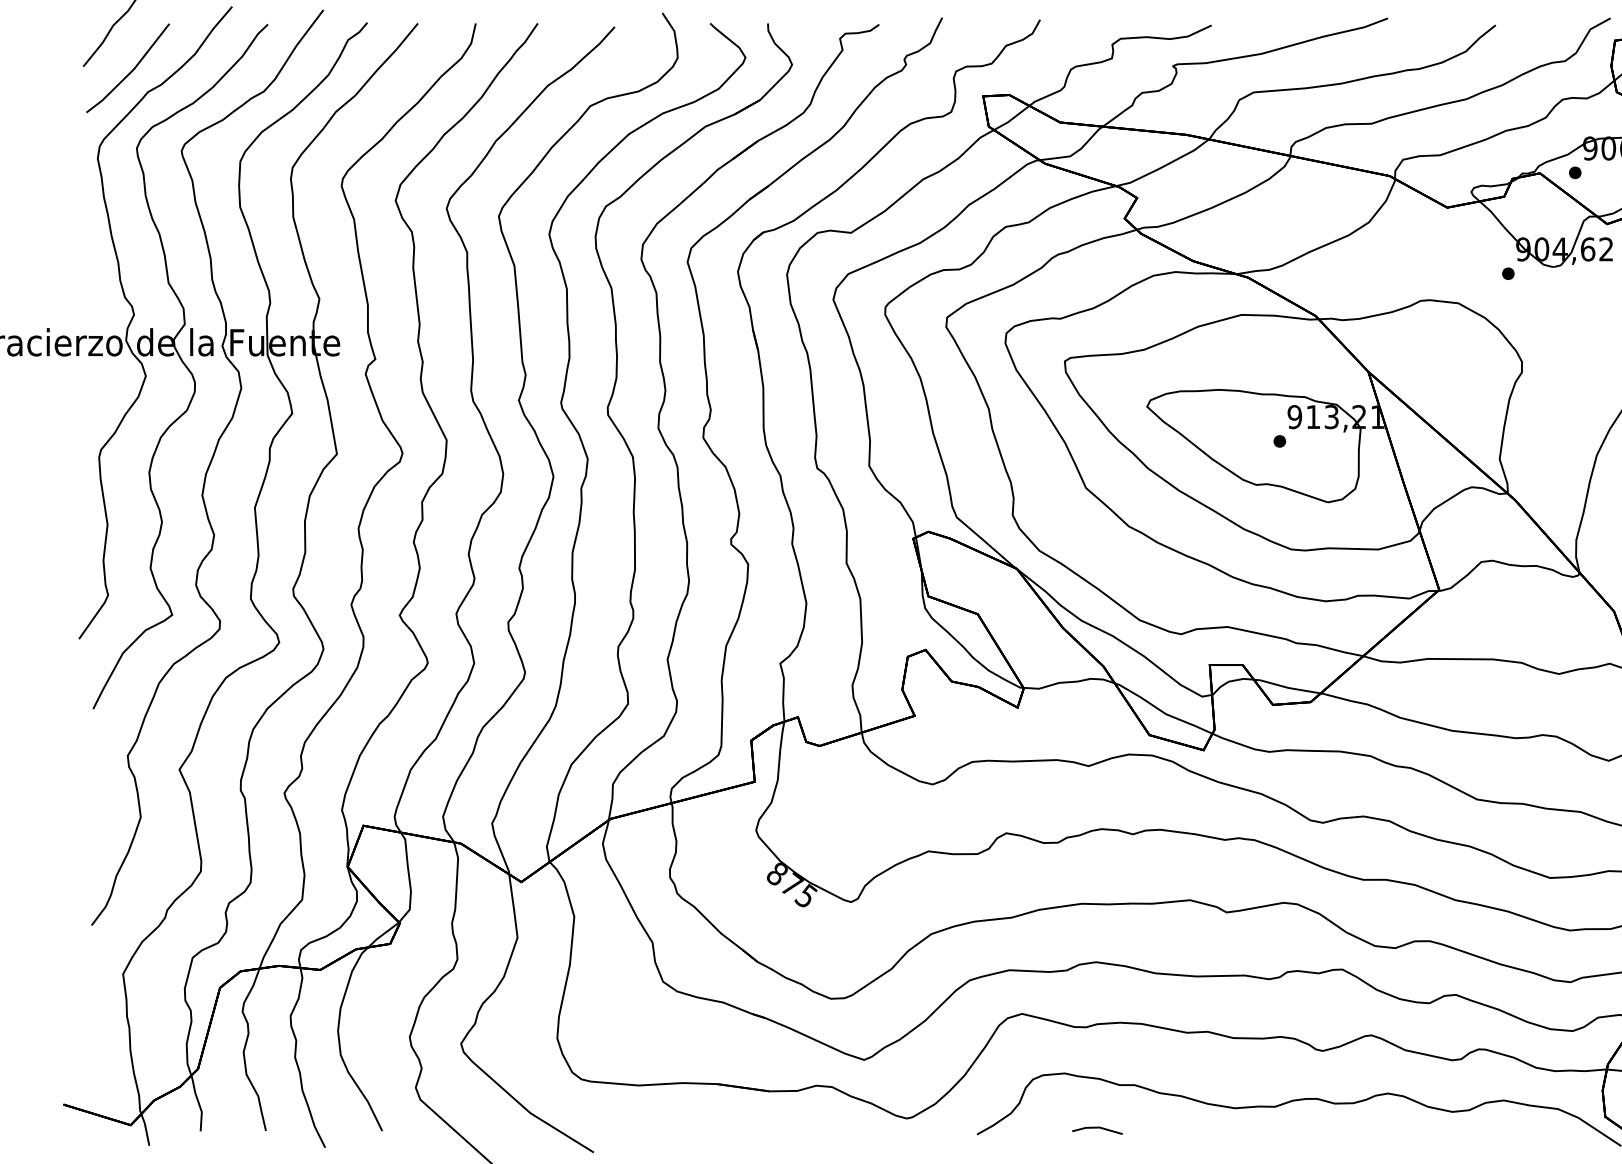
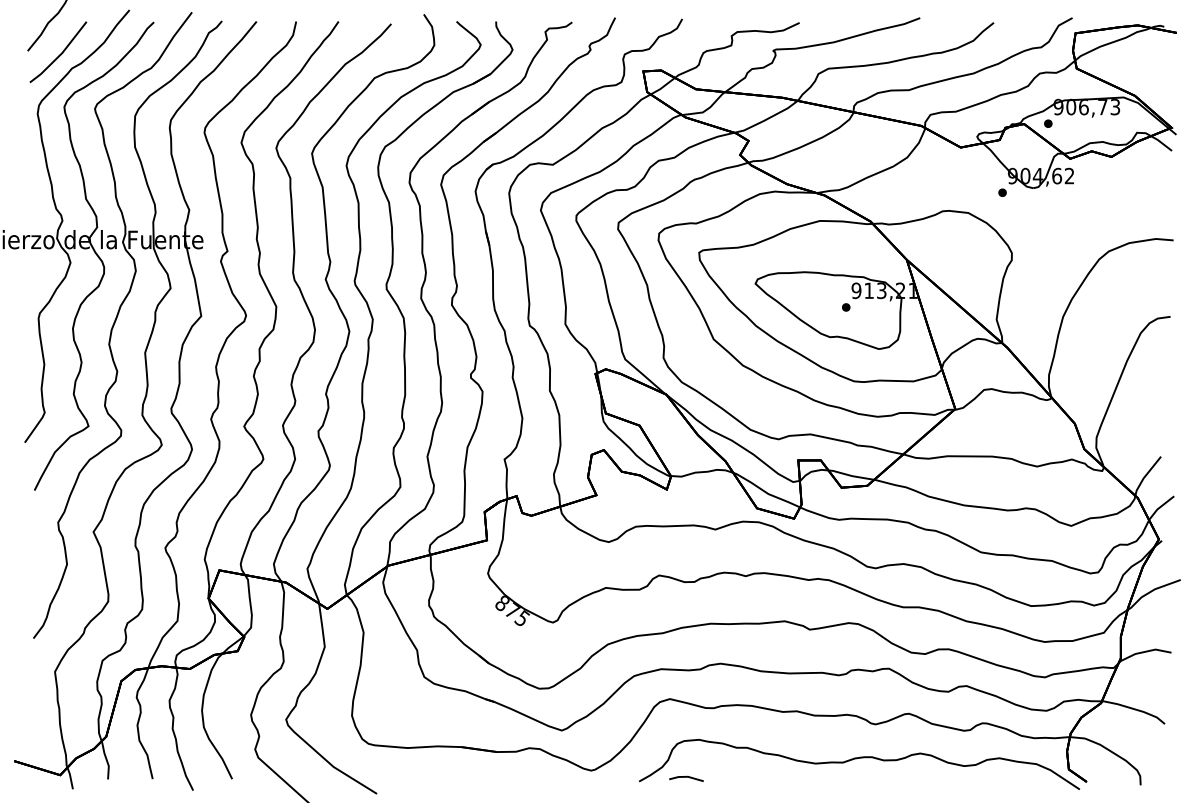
line: (1097, 1128) -> (686, 777), moved

